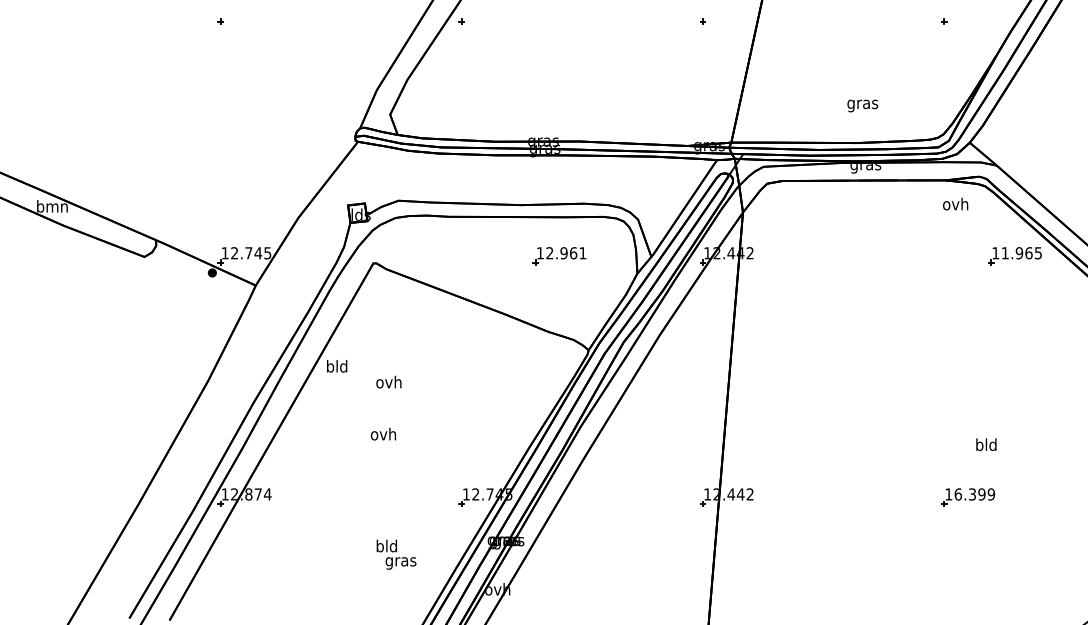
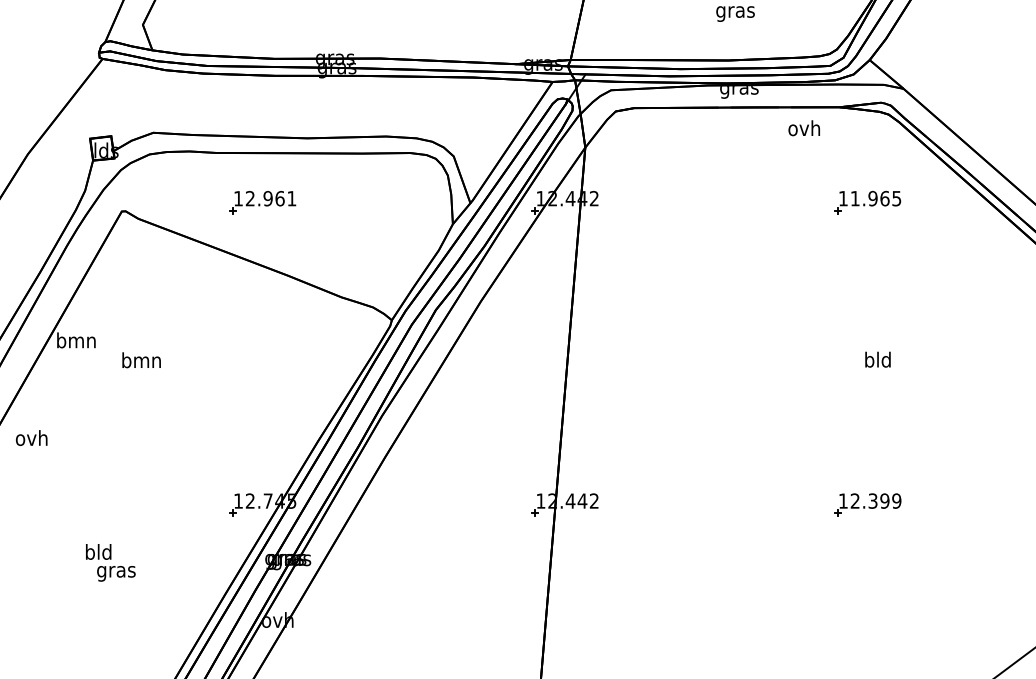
text: (955, 203) -> (804, 127), moved
part: (559, 256) -> (262, 202), moved
part: (1014, 256) -> (866, 202), moved
text: (336, 366) -> (75, 340), bld -> bmn
text: (388, 381) -> (140, 359), ovh -> bmn
text: (382, 433) -> (30, 437), moved
text: (986, 444) -> (878, 359), moved
text: (958, 494) -> (855, 501), 16.399 -> 12.399
text: (396, 554) -> (110, 562), moved

